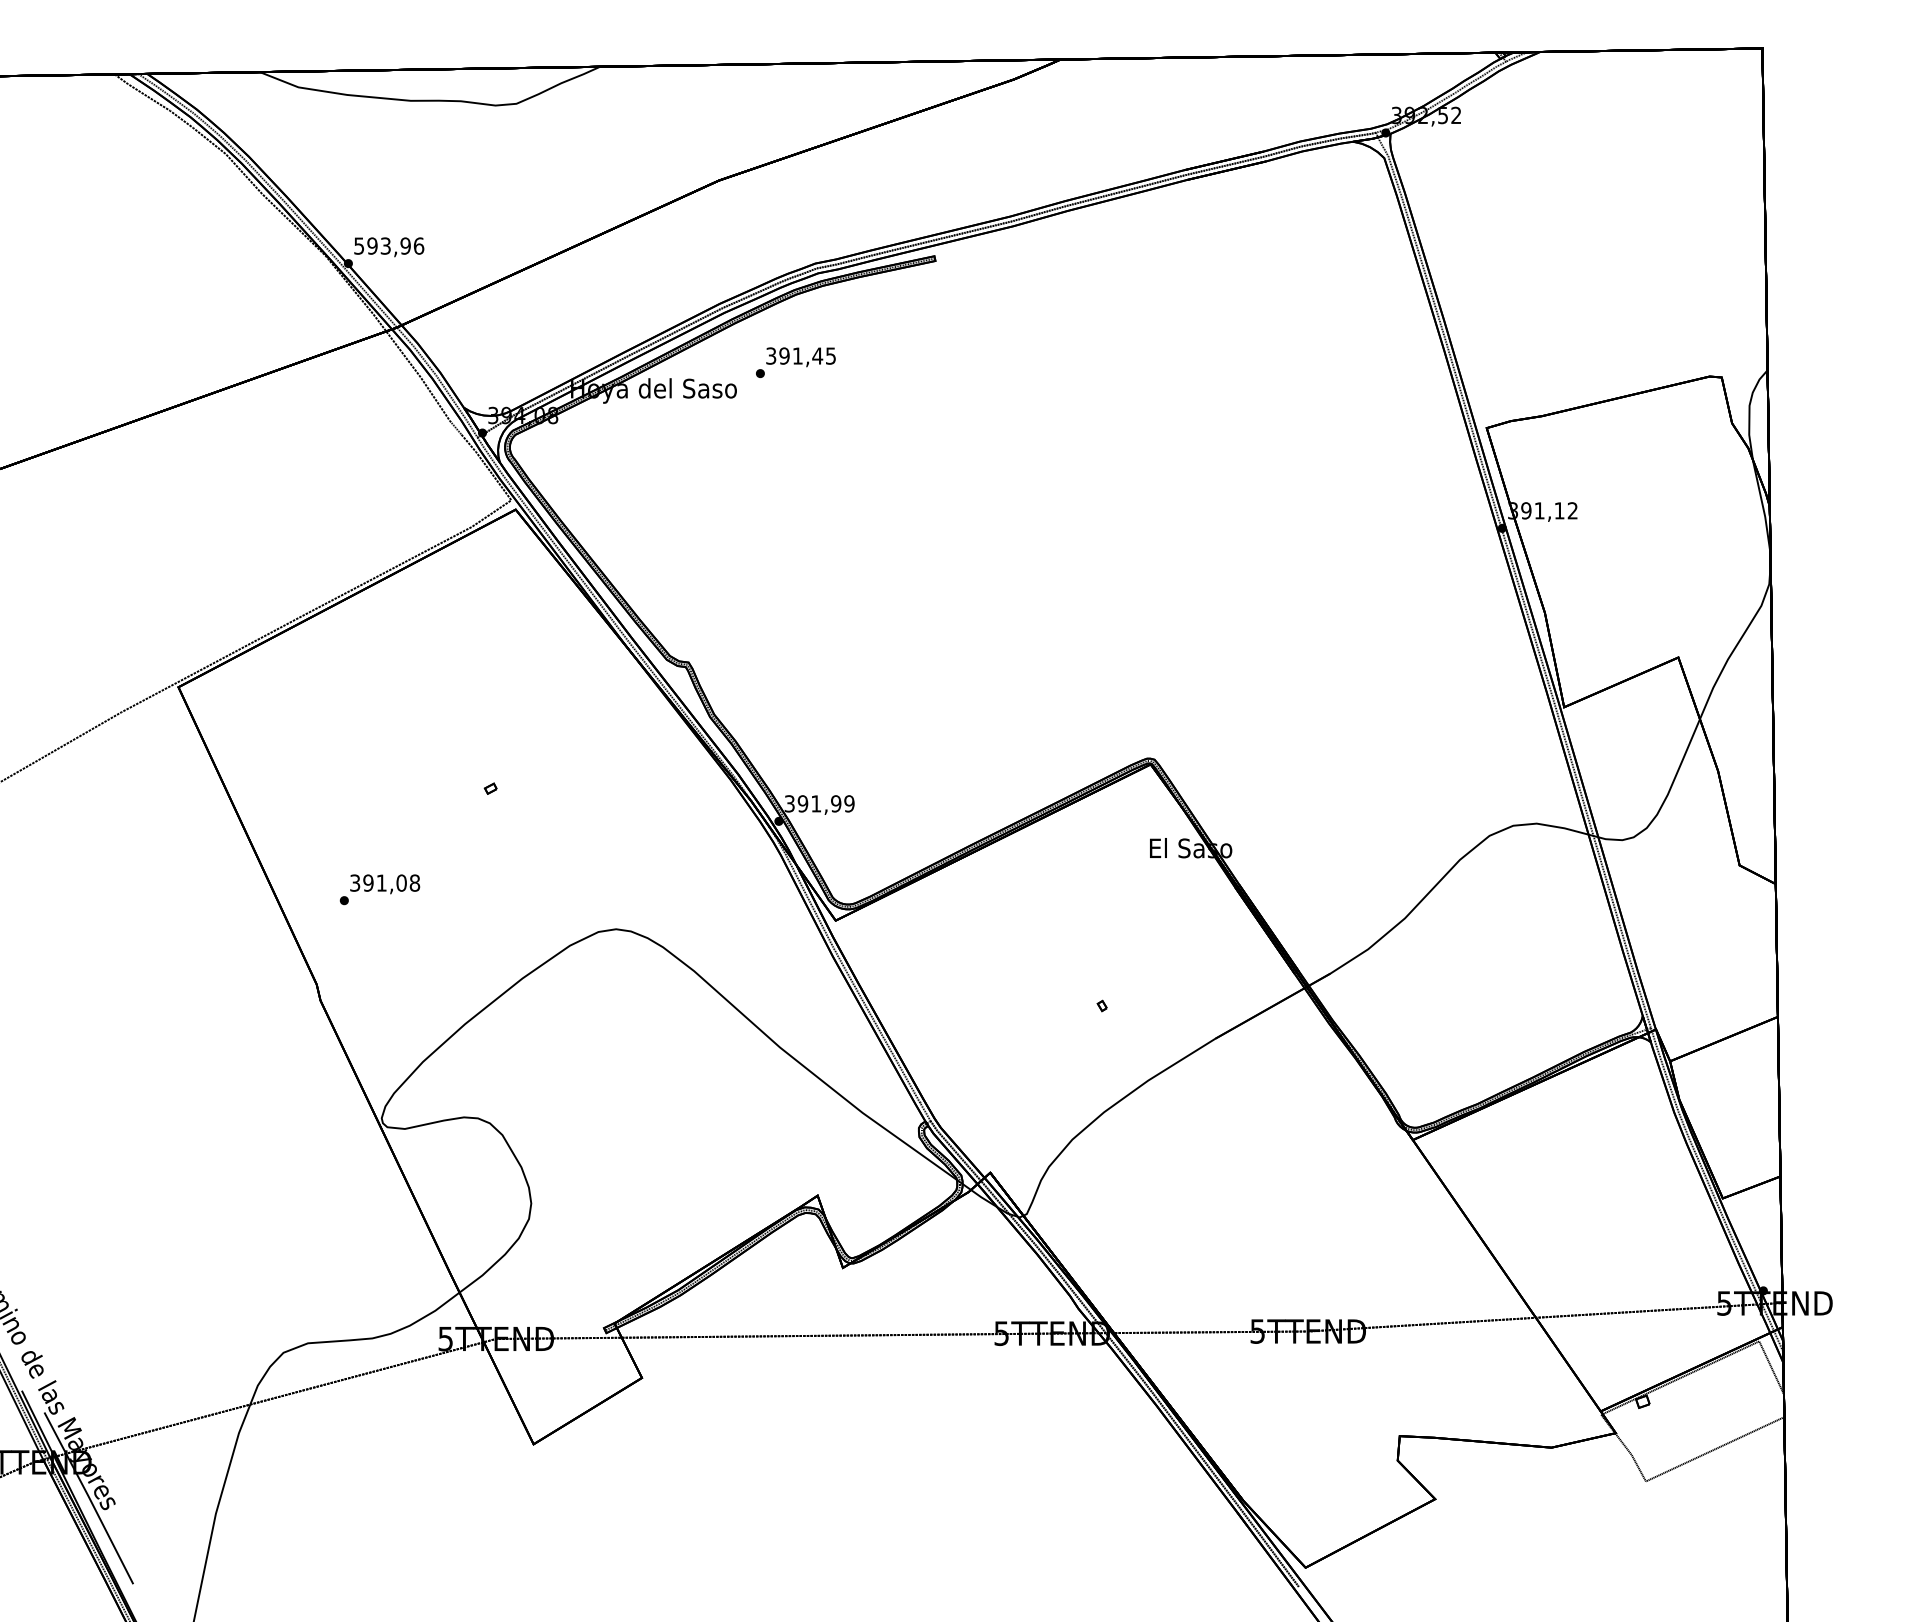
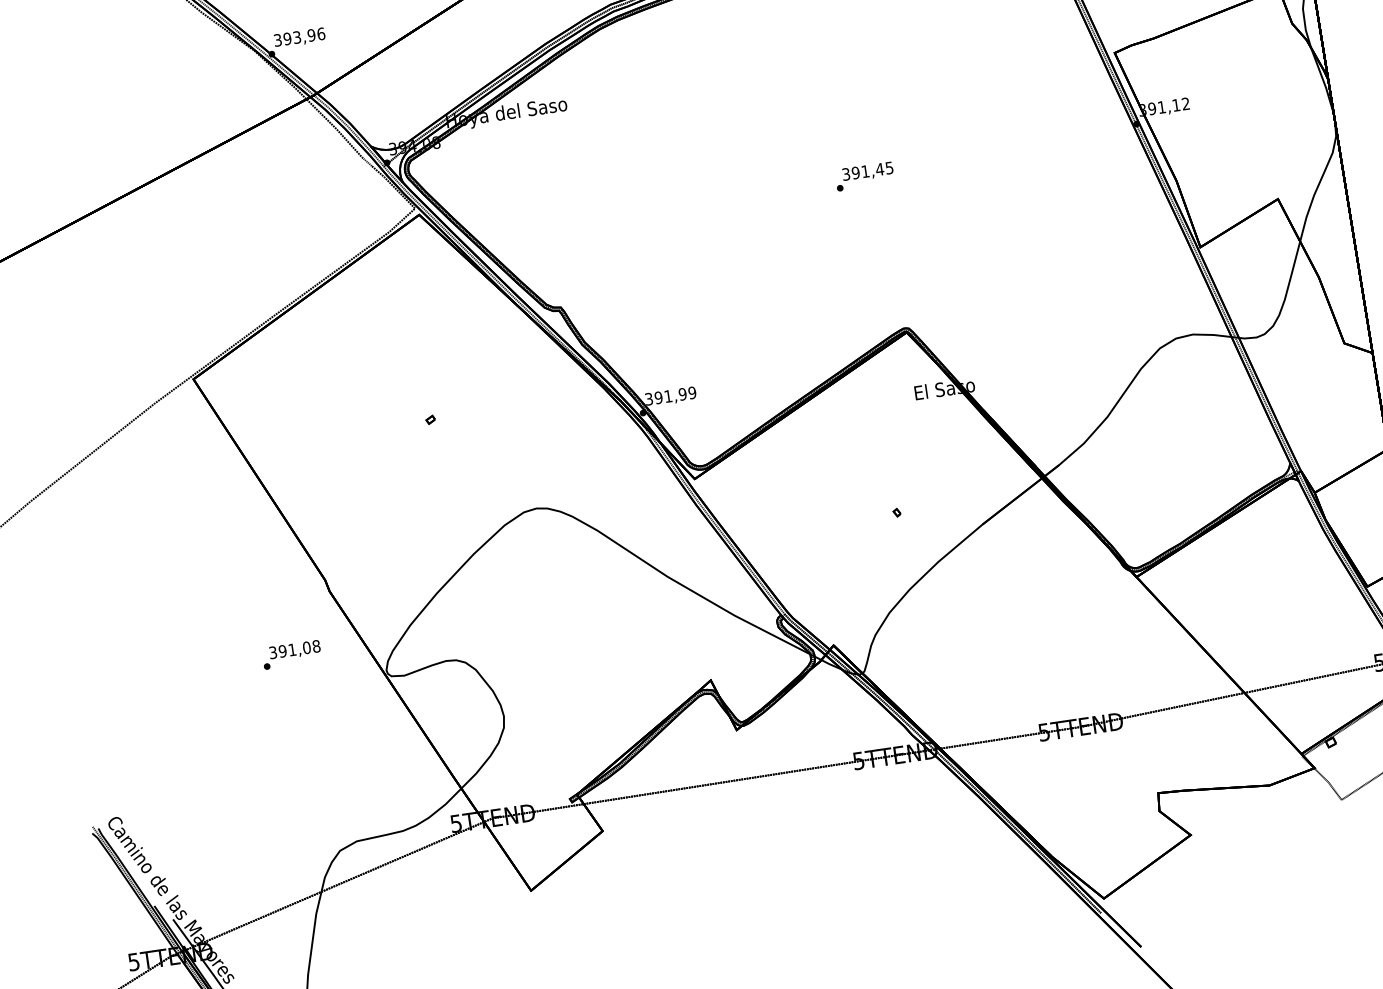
text: (359, 245) -> (278, 39), 593,96 -> 393,96
text: (795, 362) -> (864, 176), moved
text: (379, 889) -> (291, 654), moved

